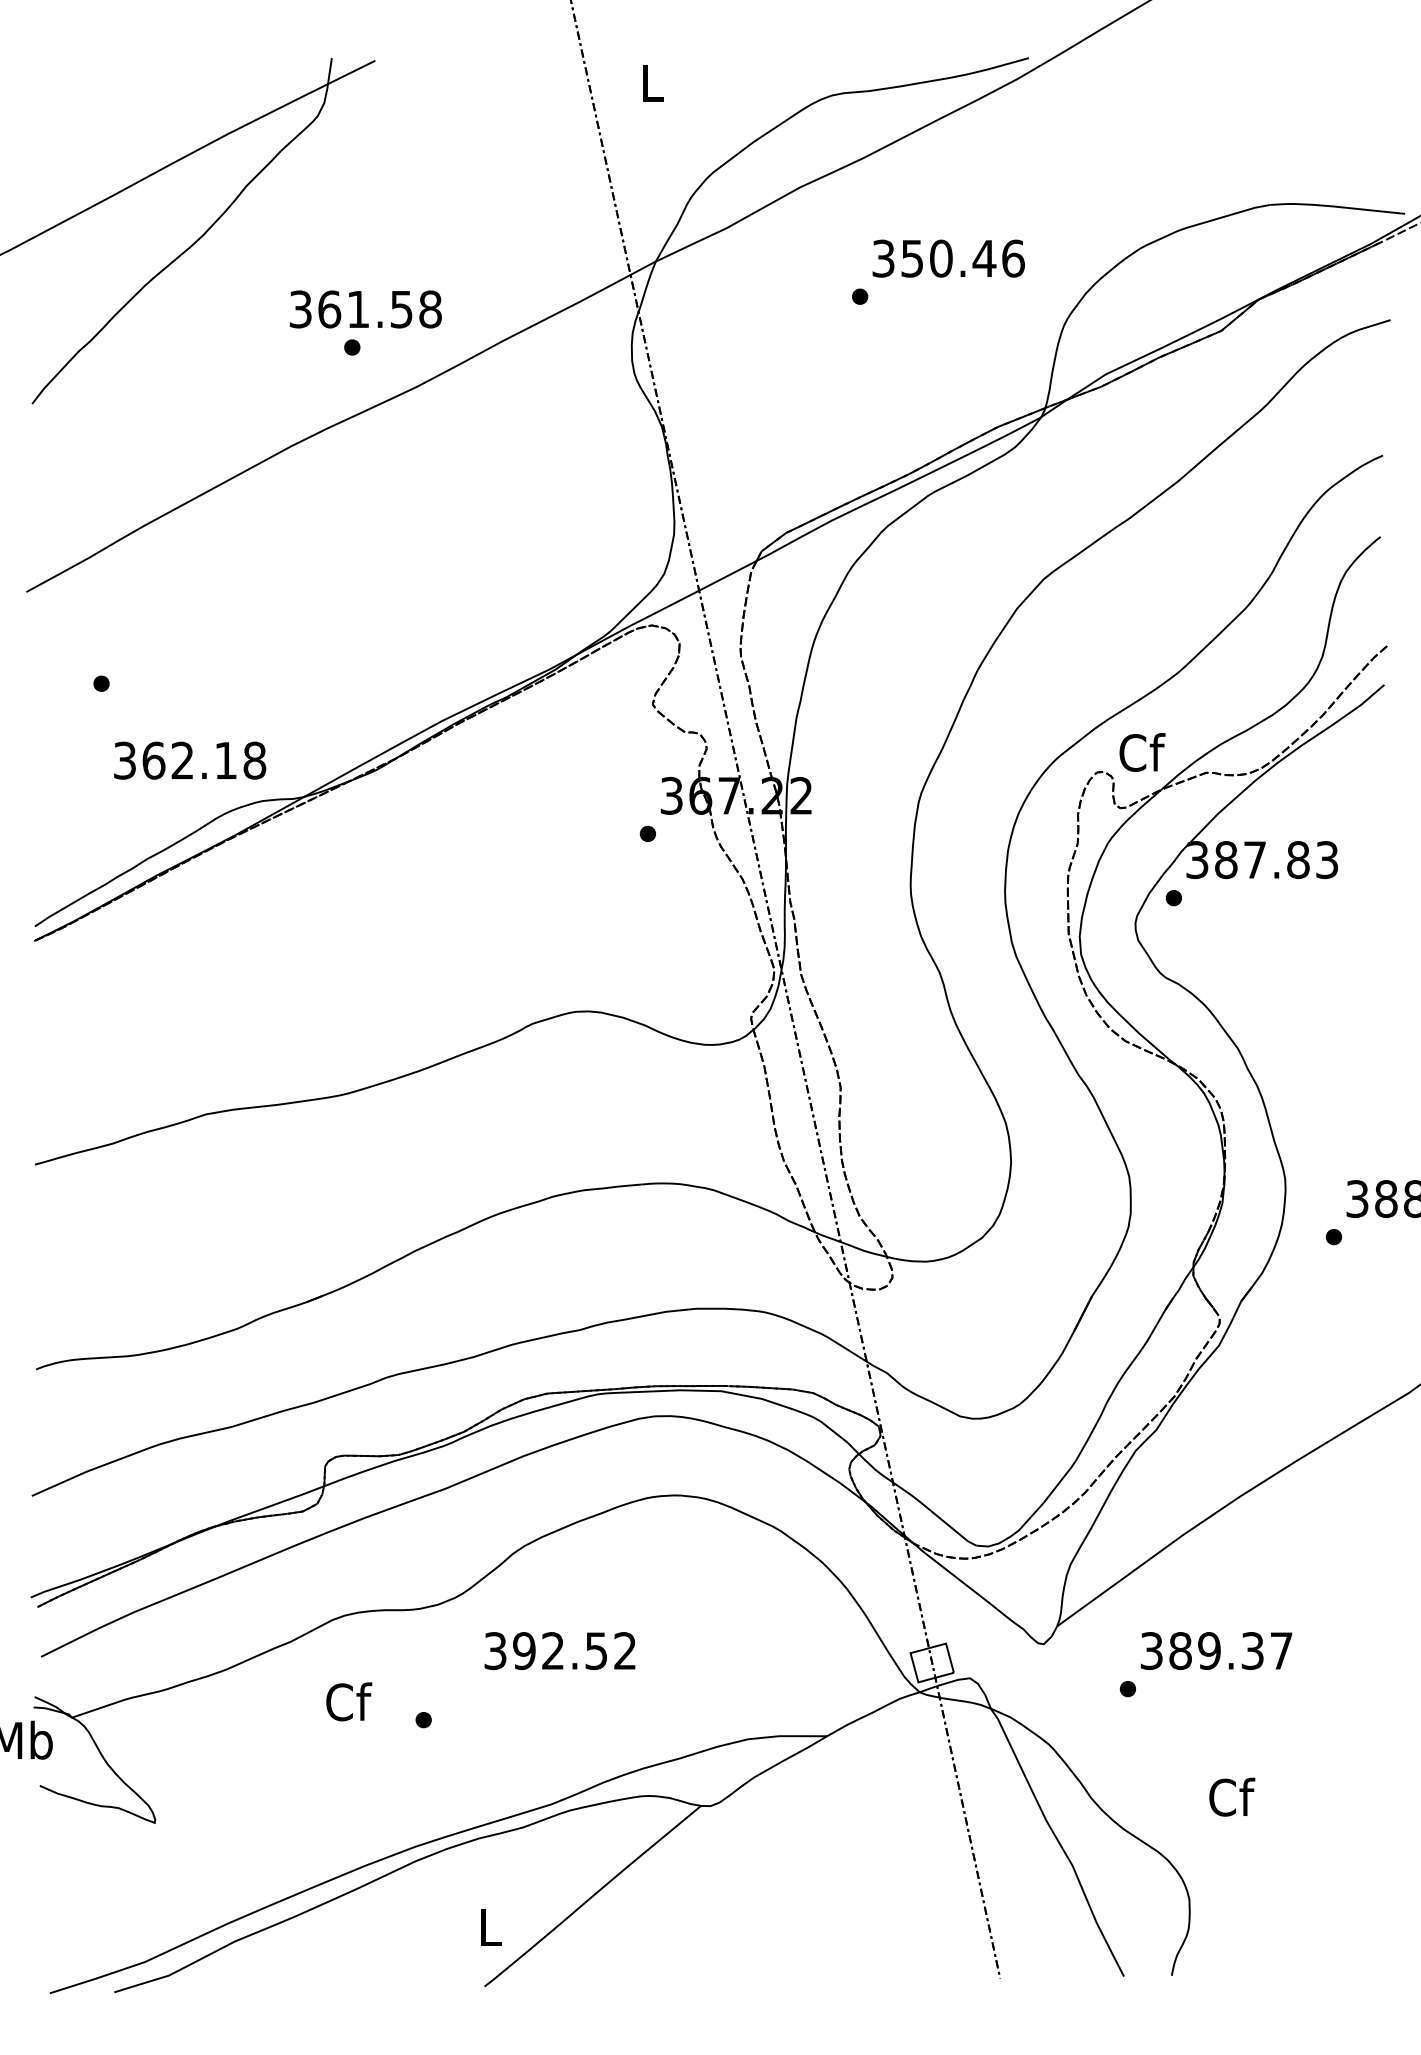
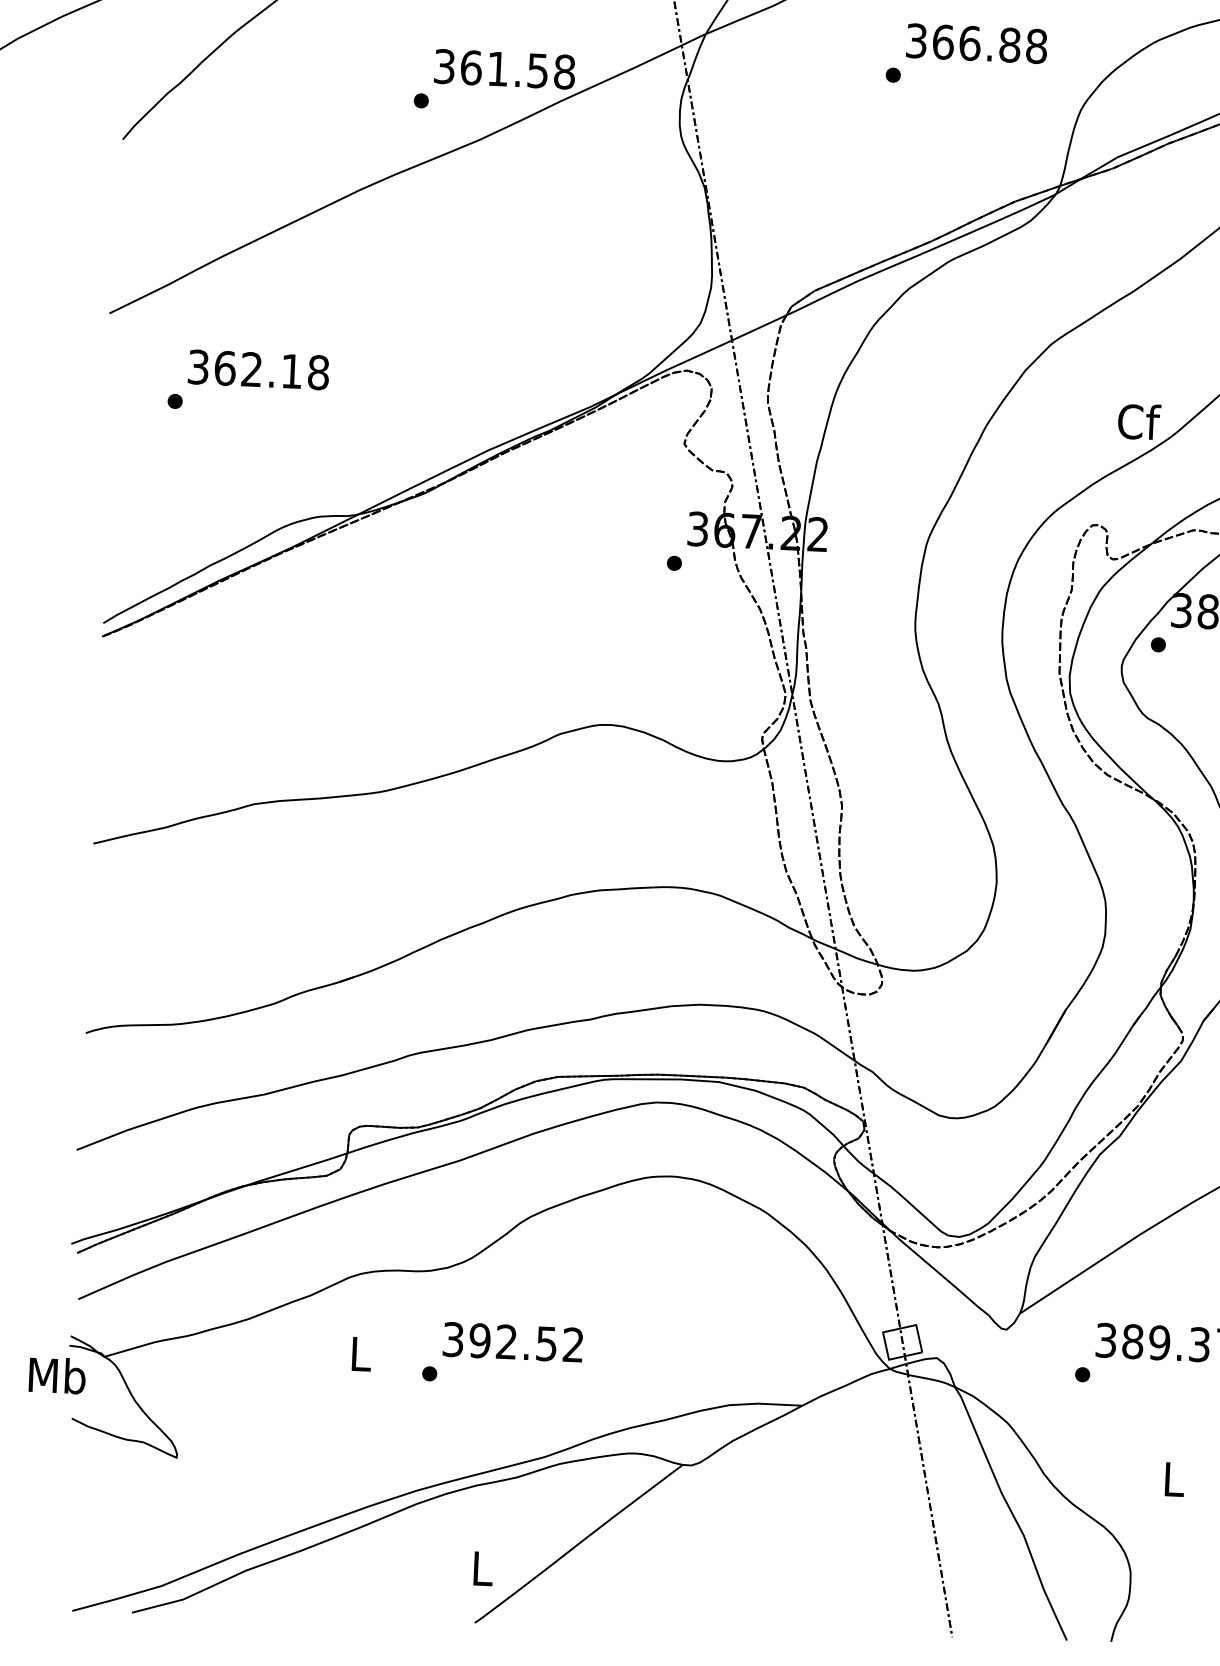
text: (962, 258) -> (989, 44), 350.46 -> 366.88
text: (365, 309) -> (504, 69), moved
text: (1142, 752) -> (1139, 421), moved
text: (190, 760) -> (259, 369), moved
text: (559, 1651) -> (512, 1342), moved
text: (349, 1701) -> (361, 1353), Cf -> L
text: (1232, 1796) -> (1174, 1478), Cf -> L

